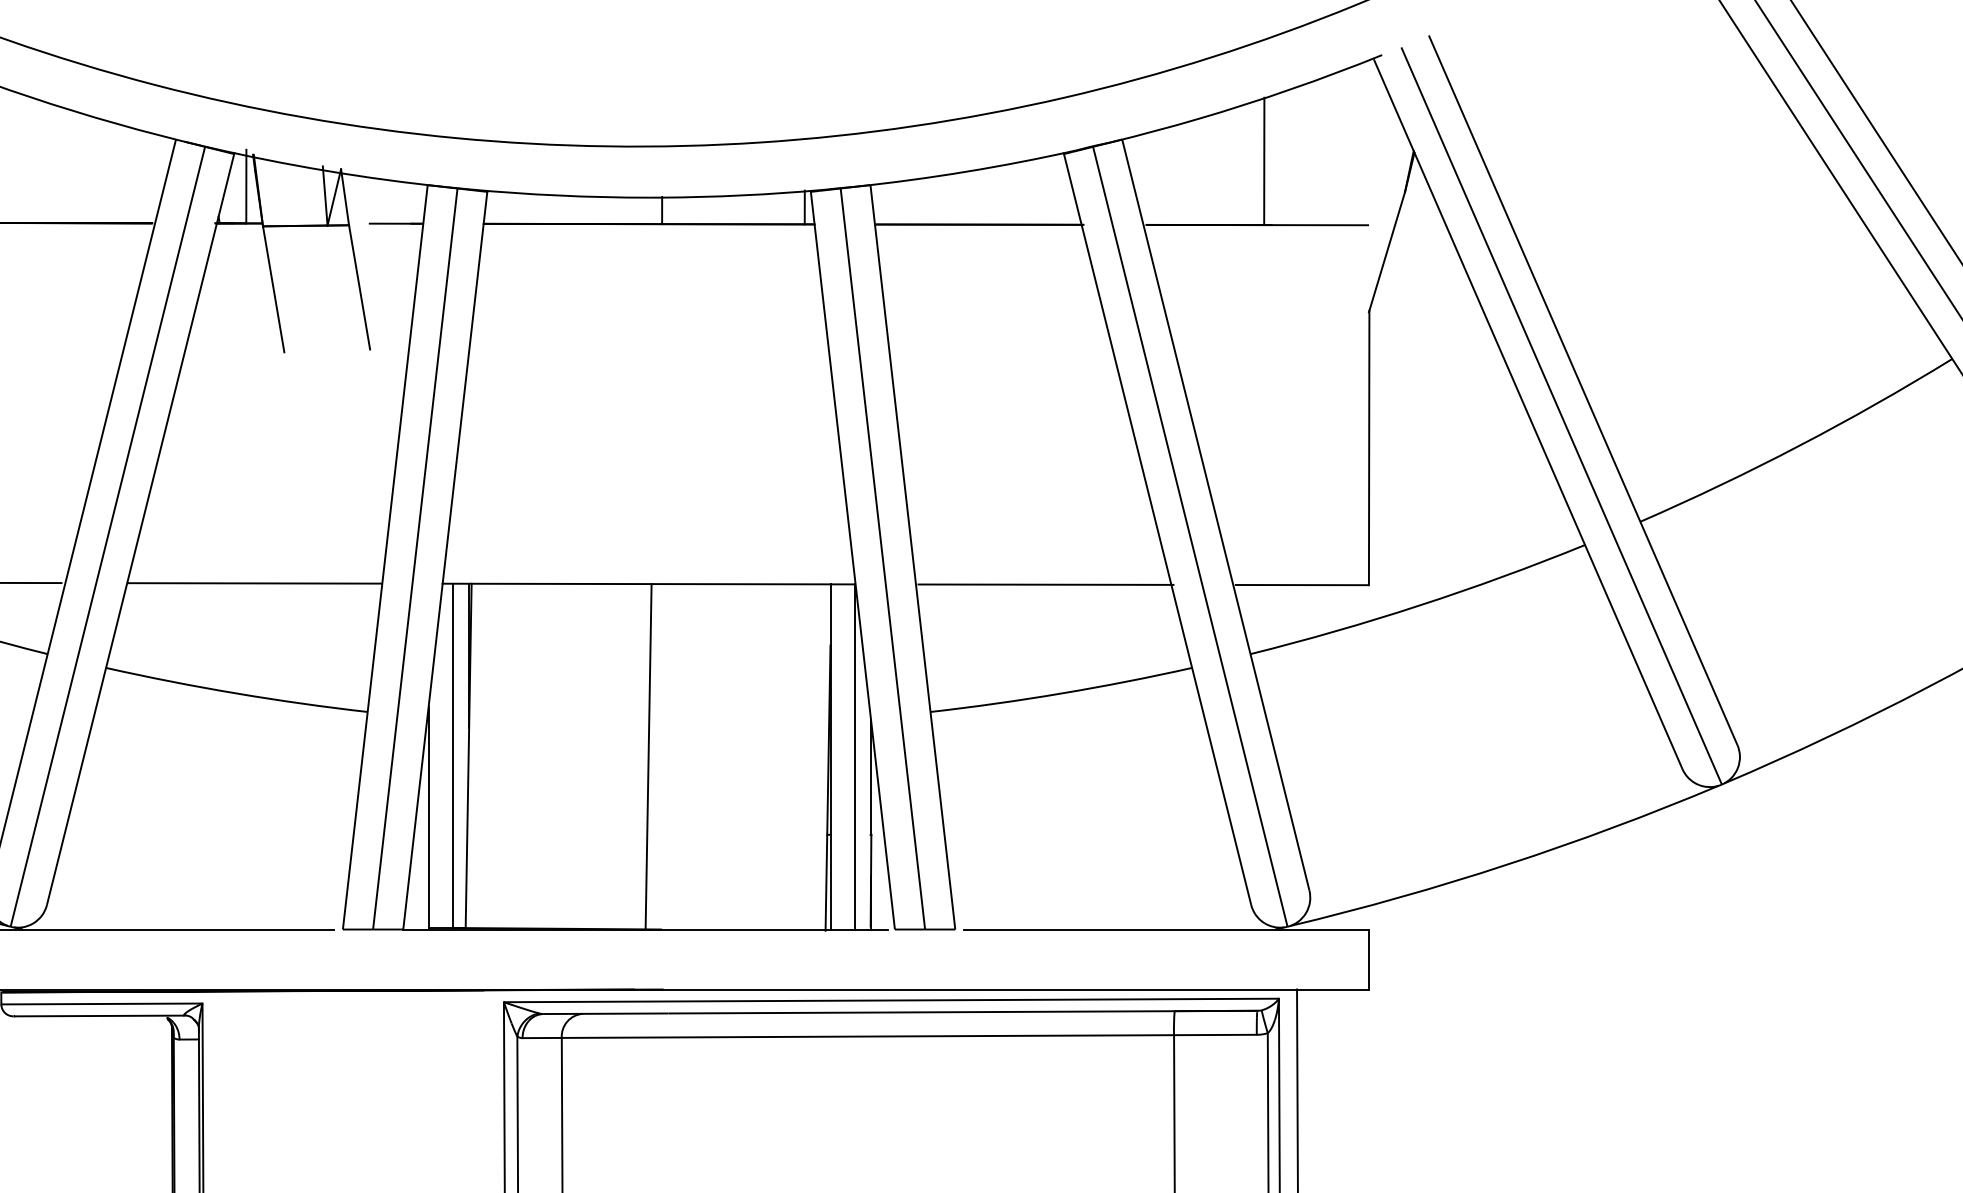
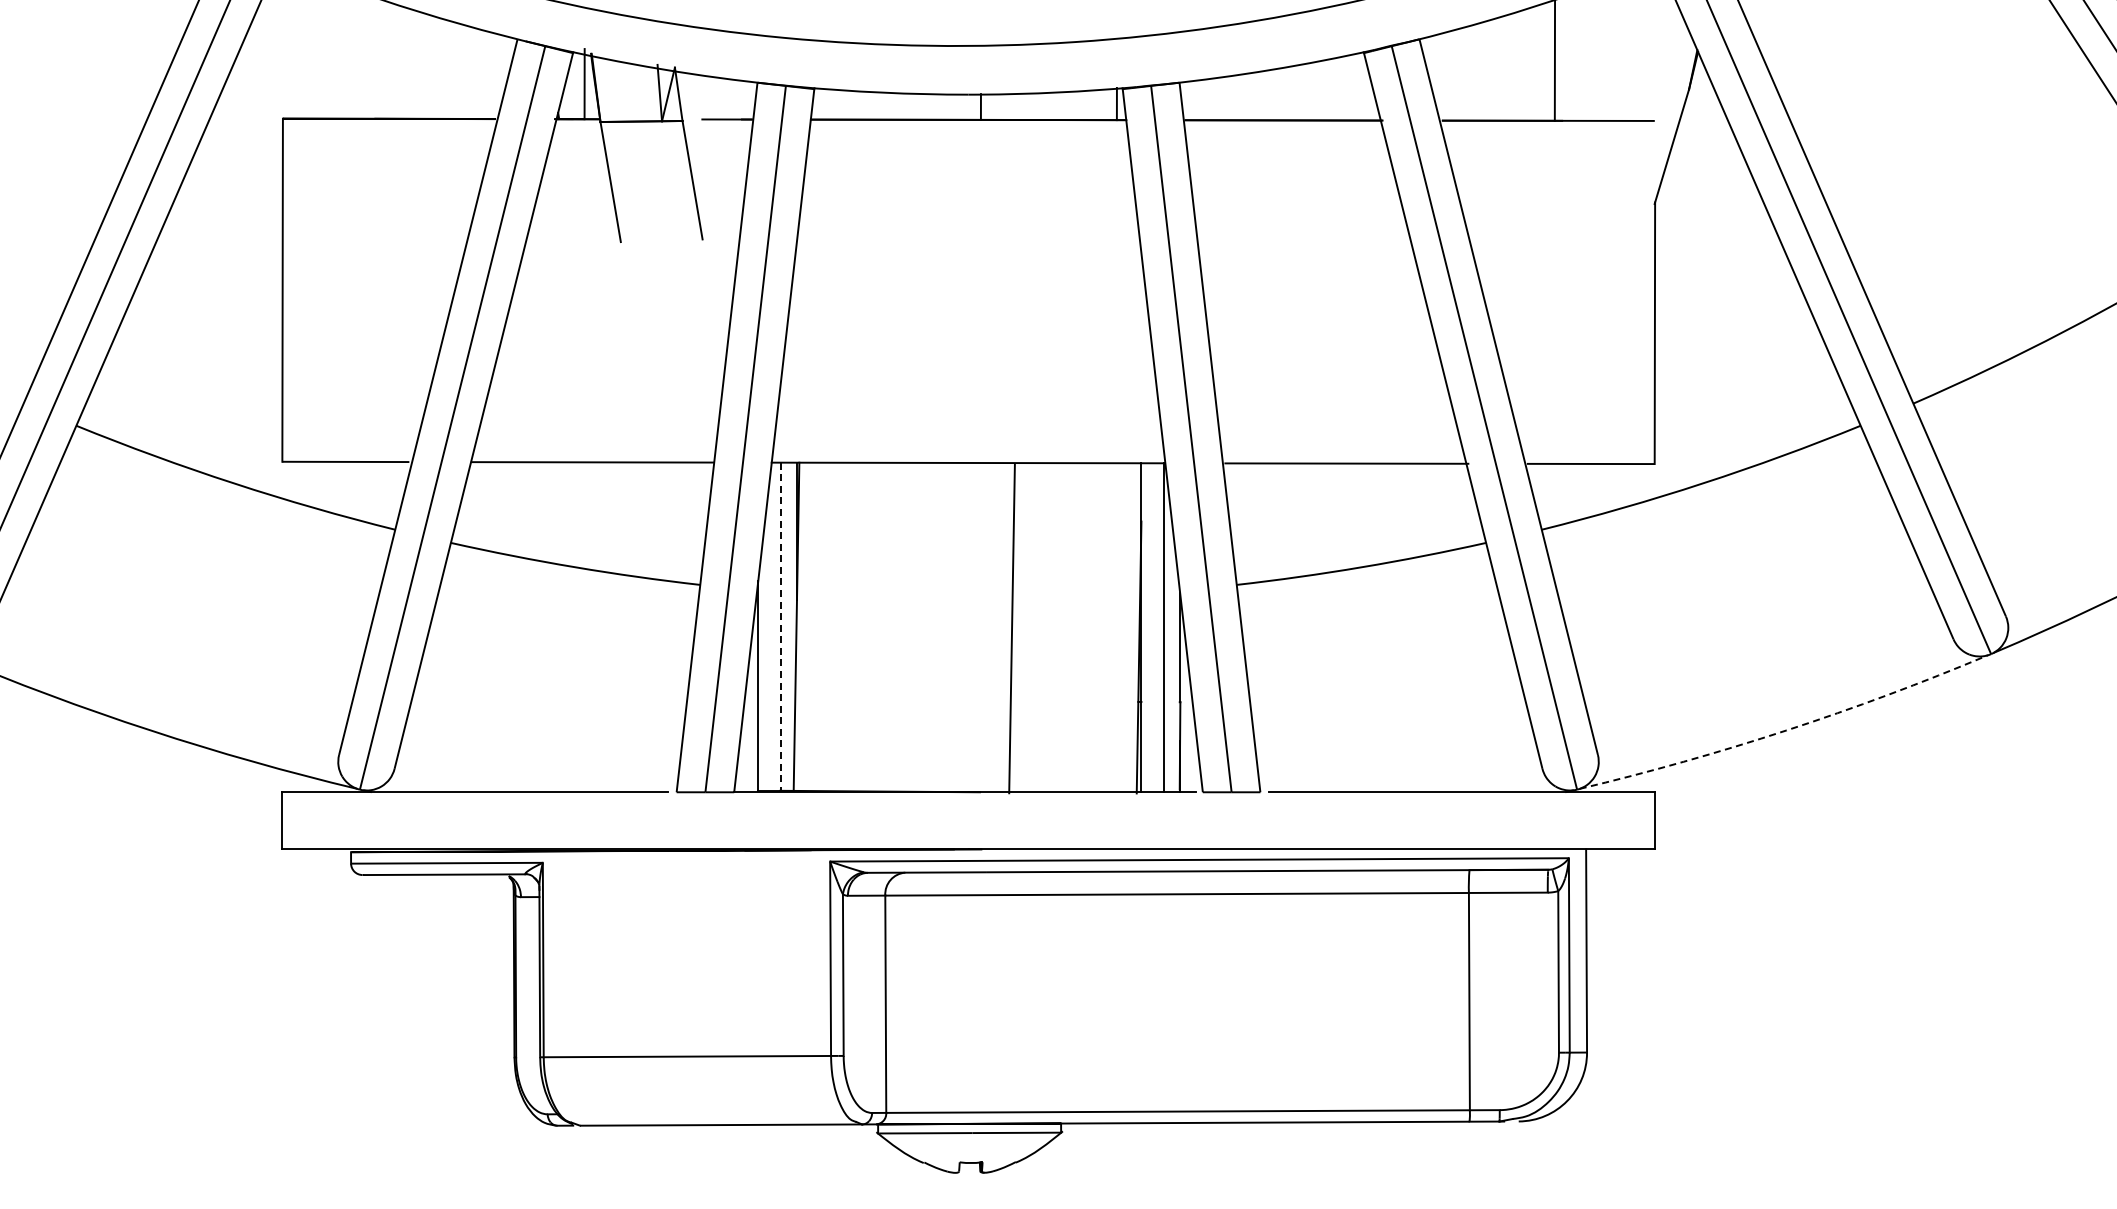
line: (452, 756) -> (781, 627), solid -> dashed
line: (648, 756) -> (1011, 628), moved
arc: (1507, 864) -> (1786, 730), solid -> dashed

